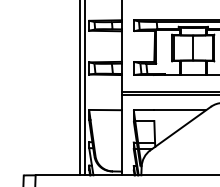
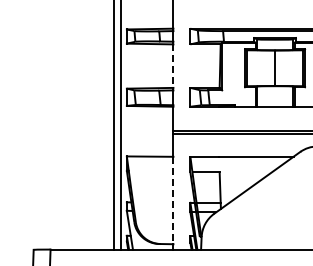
line: (121, 46) -> (173, 66), solid -> dashed
line: (121, 140) -> (173, 200), solid -> dashed

